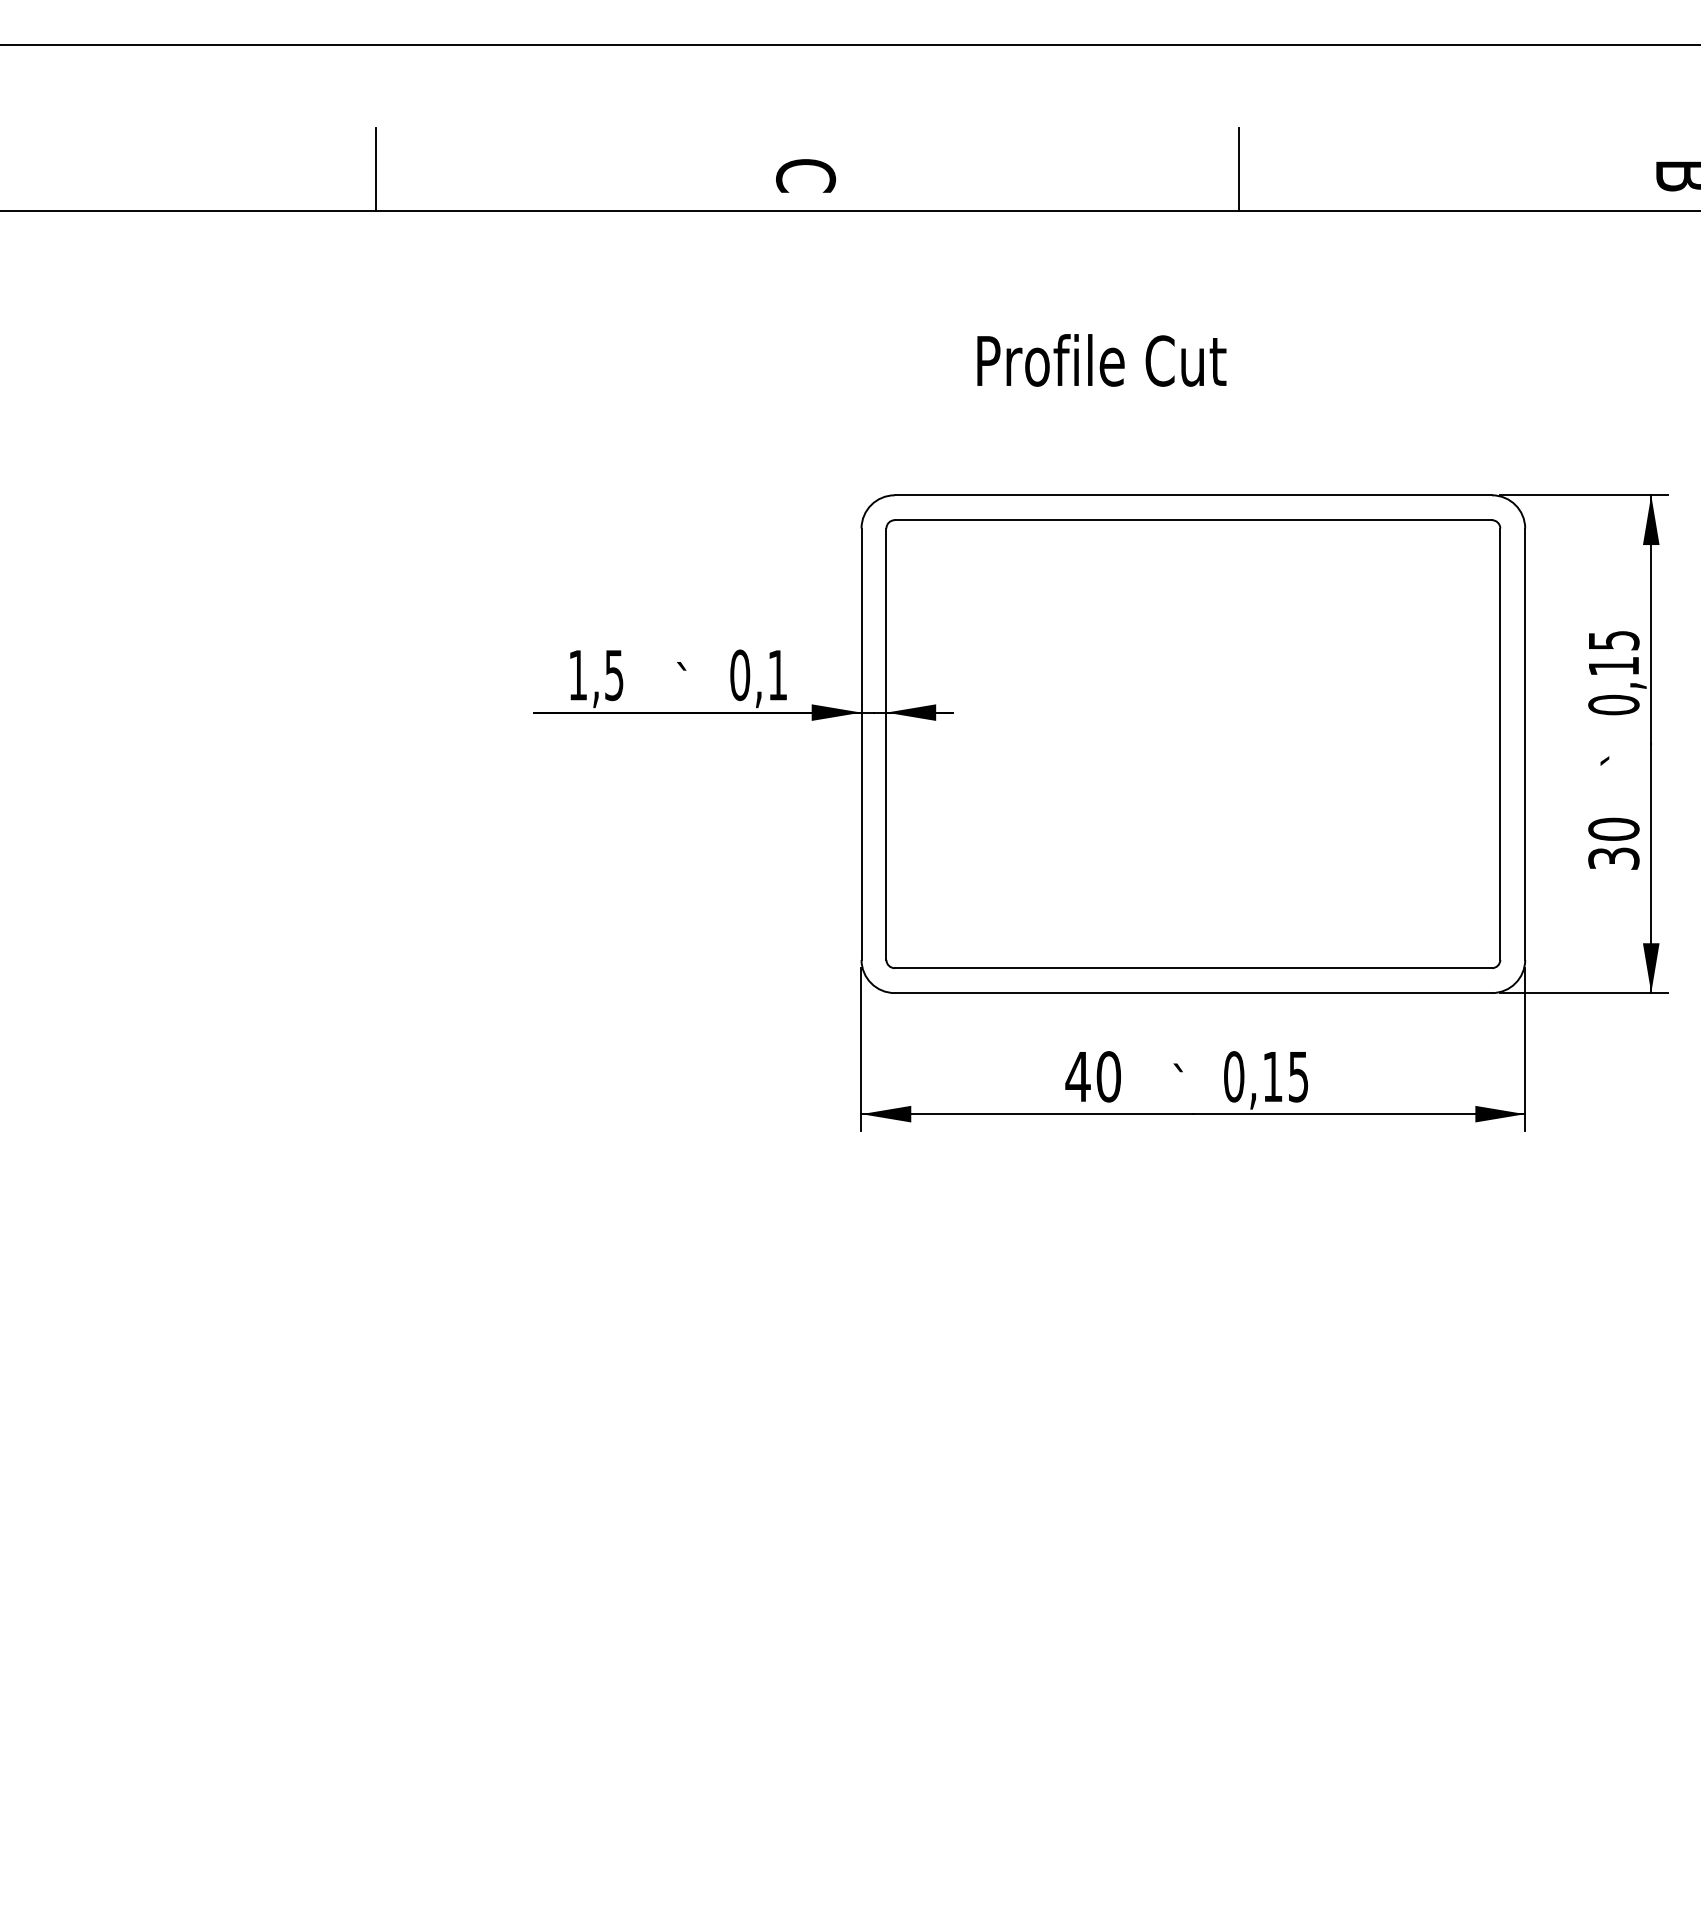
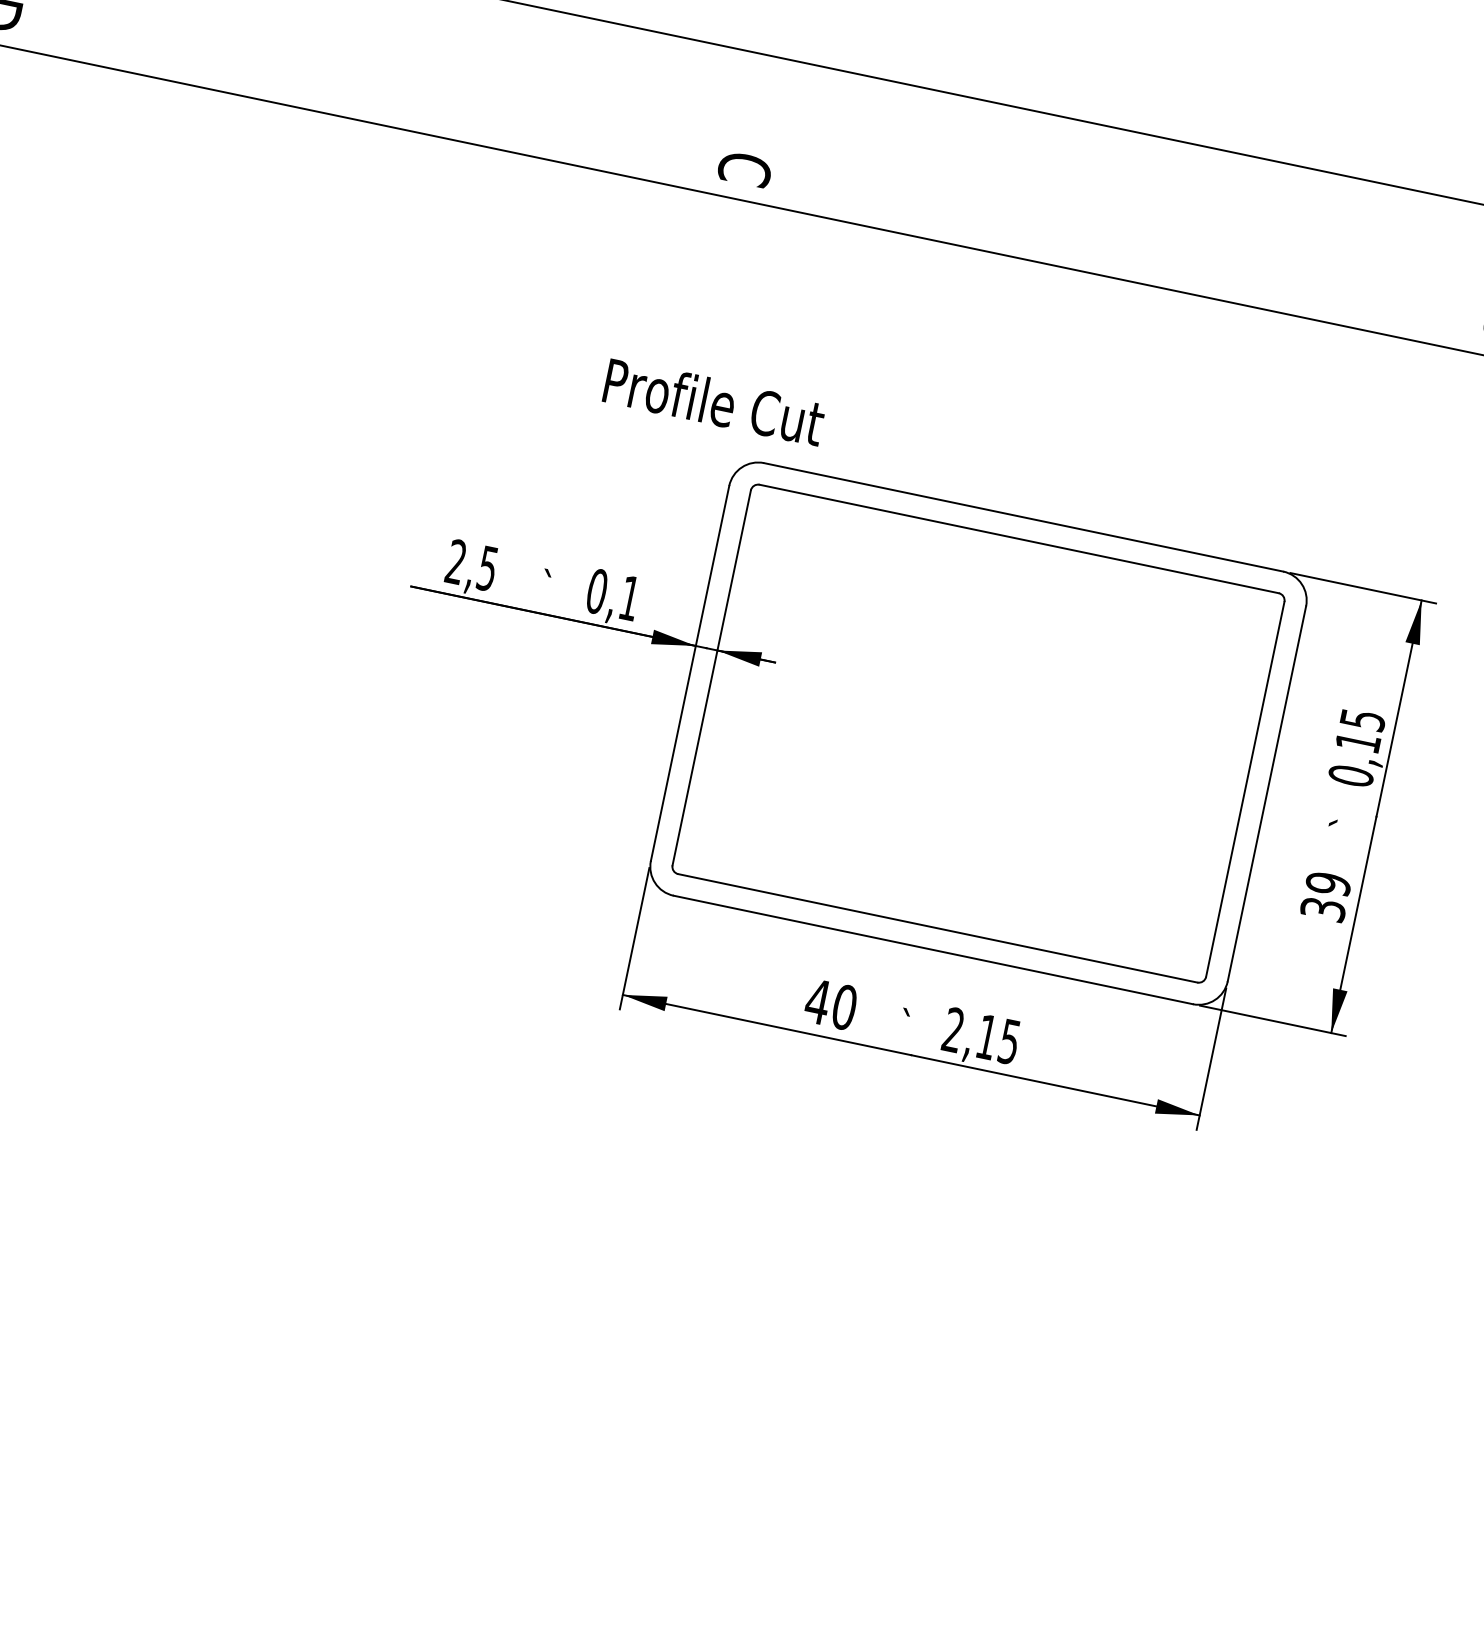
line: (376, 168) -> (373, 84), removed
line: (1239, 168) -> (1123, 241), removed
text: (1101, 360) -> (714, 402), moved
text: (577, 674) -> (455, 561), 1,5 -> 2,5
text: (1613, 829) -> (1328, 884), 30 -> 39
text: (1234, 1076) -> (953, 1029), 0,15 -> 2,15

